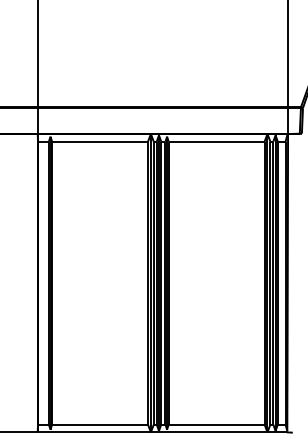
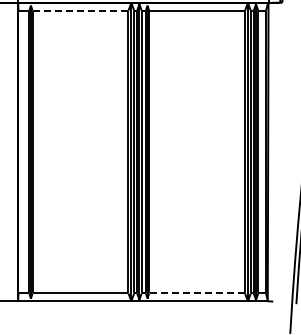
line: (100, 141) -> (80, 10), solid -> dashed
line: (216, 424) -> (196, 293), solid -> dashed

